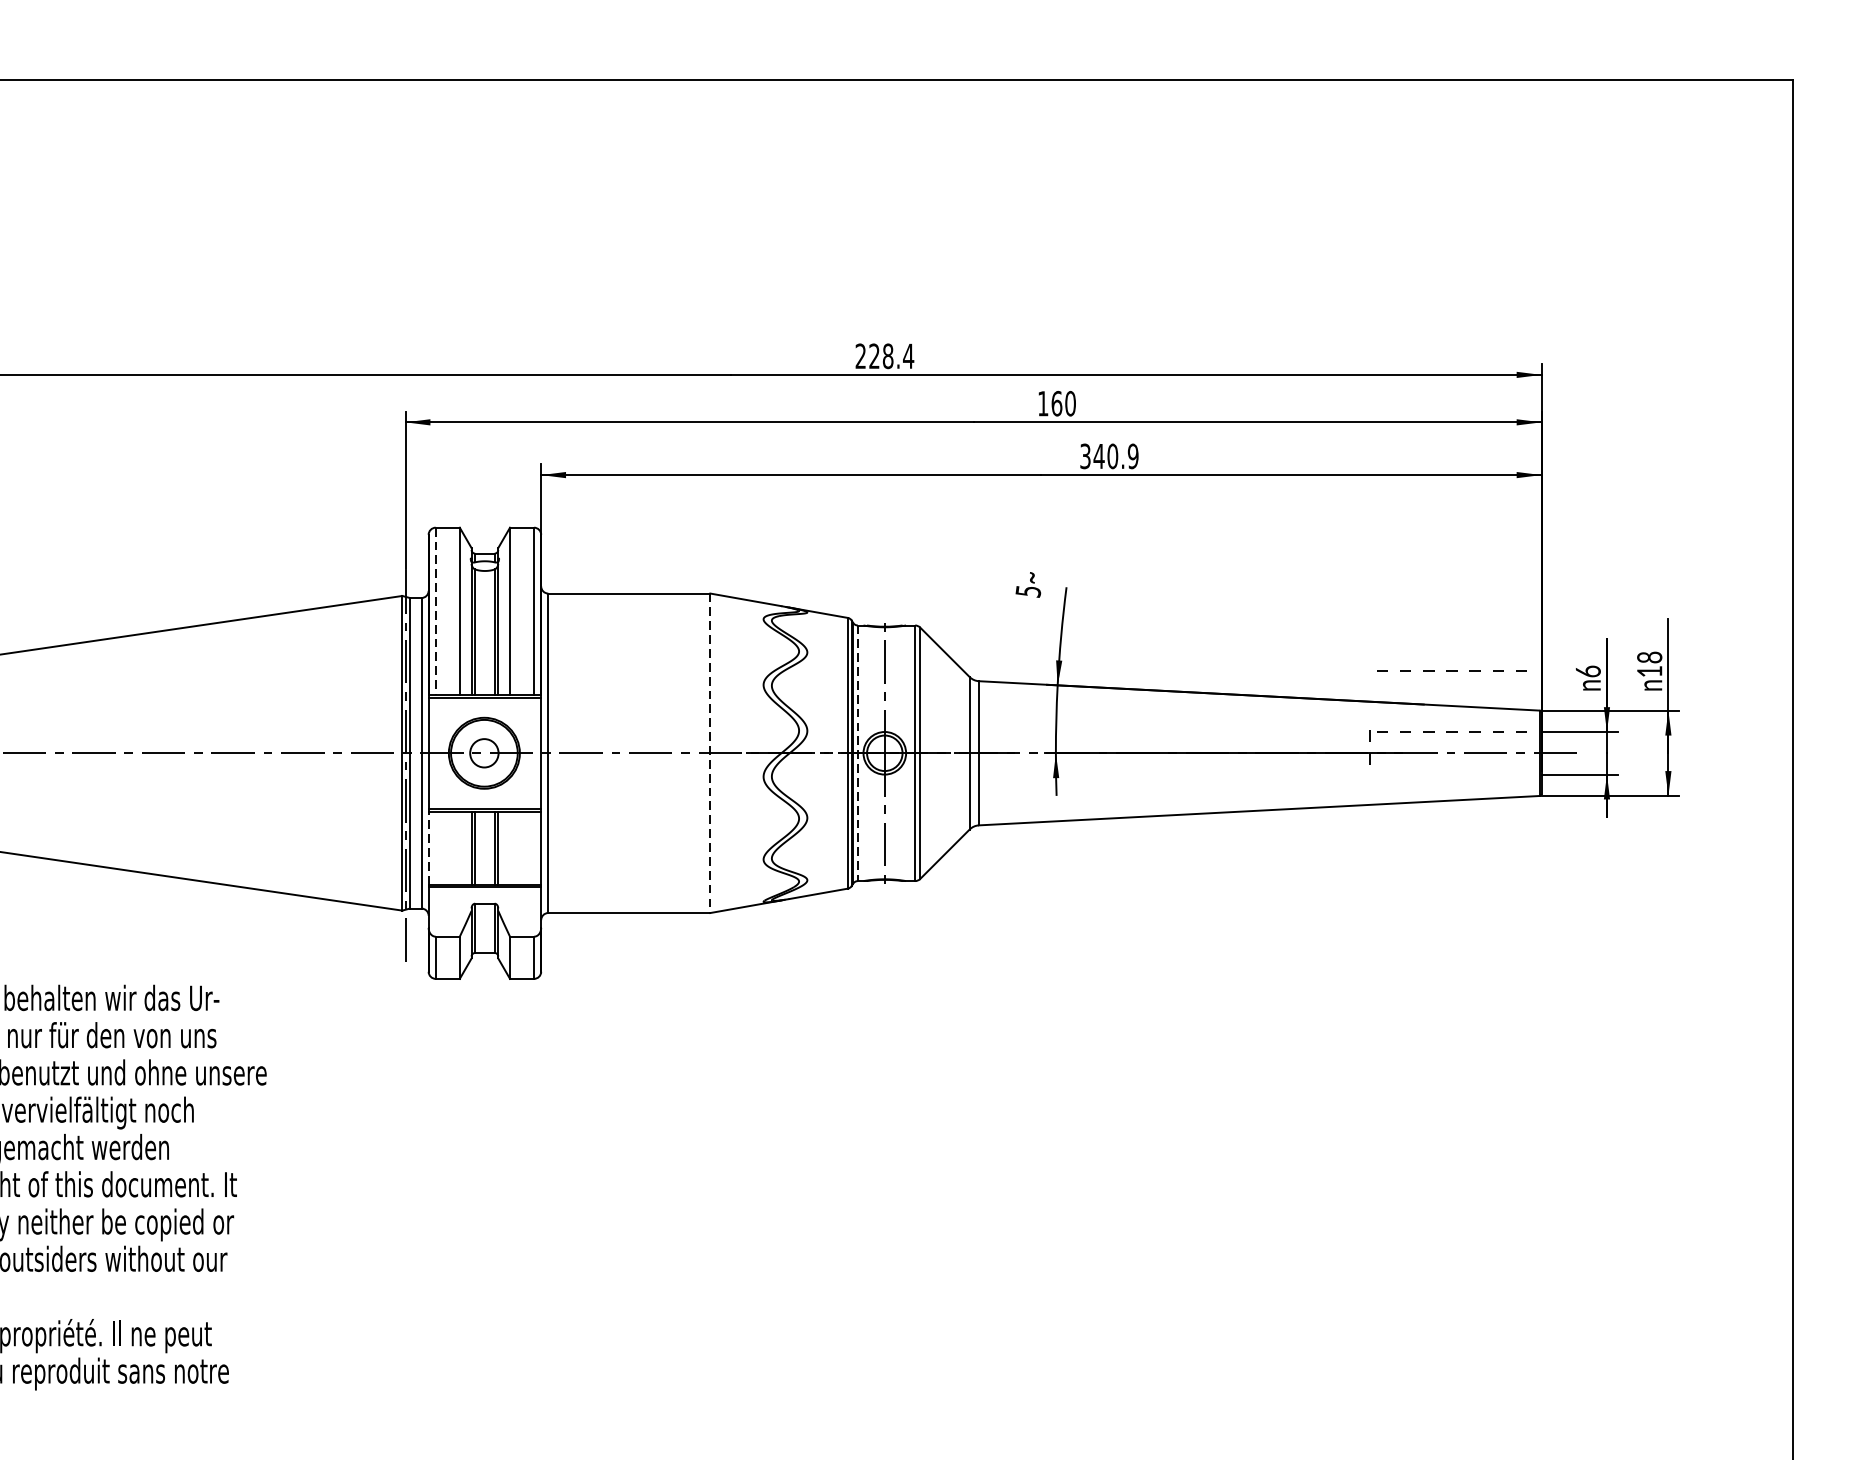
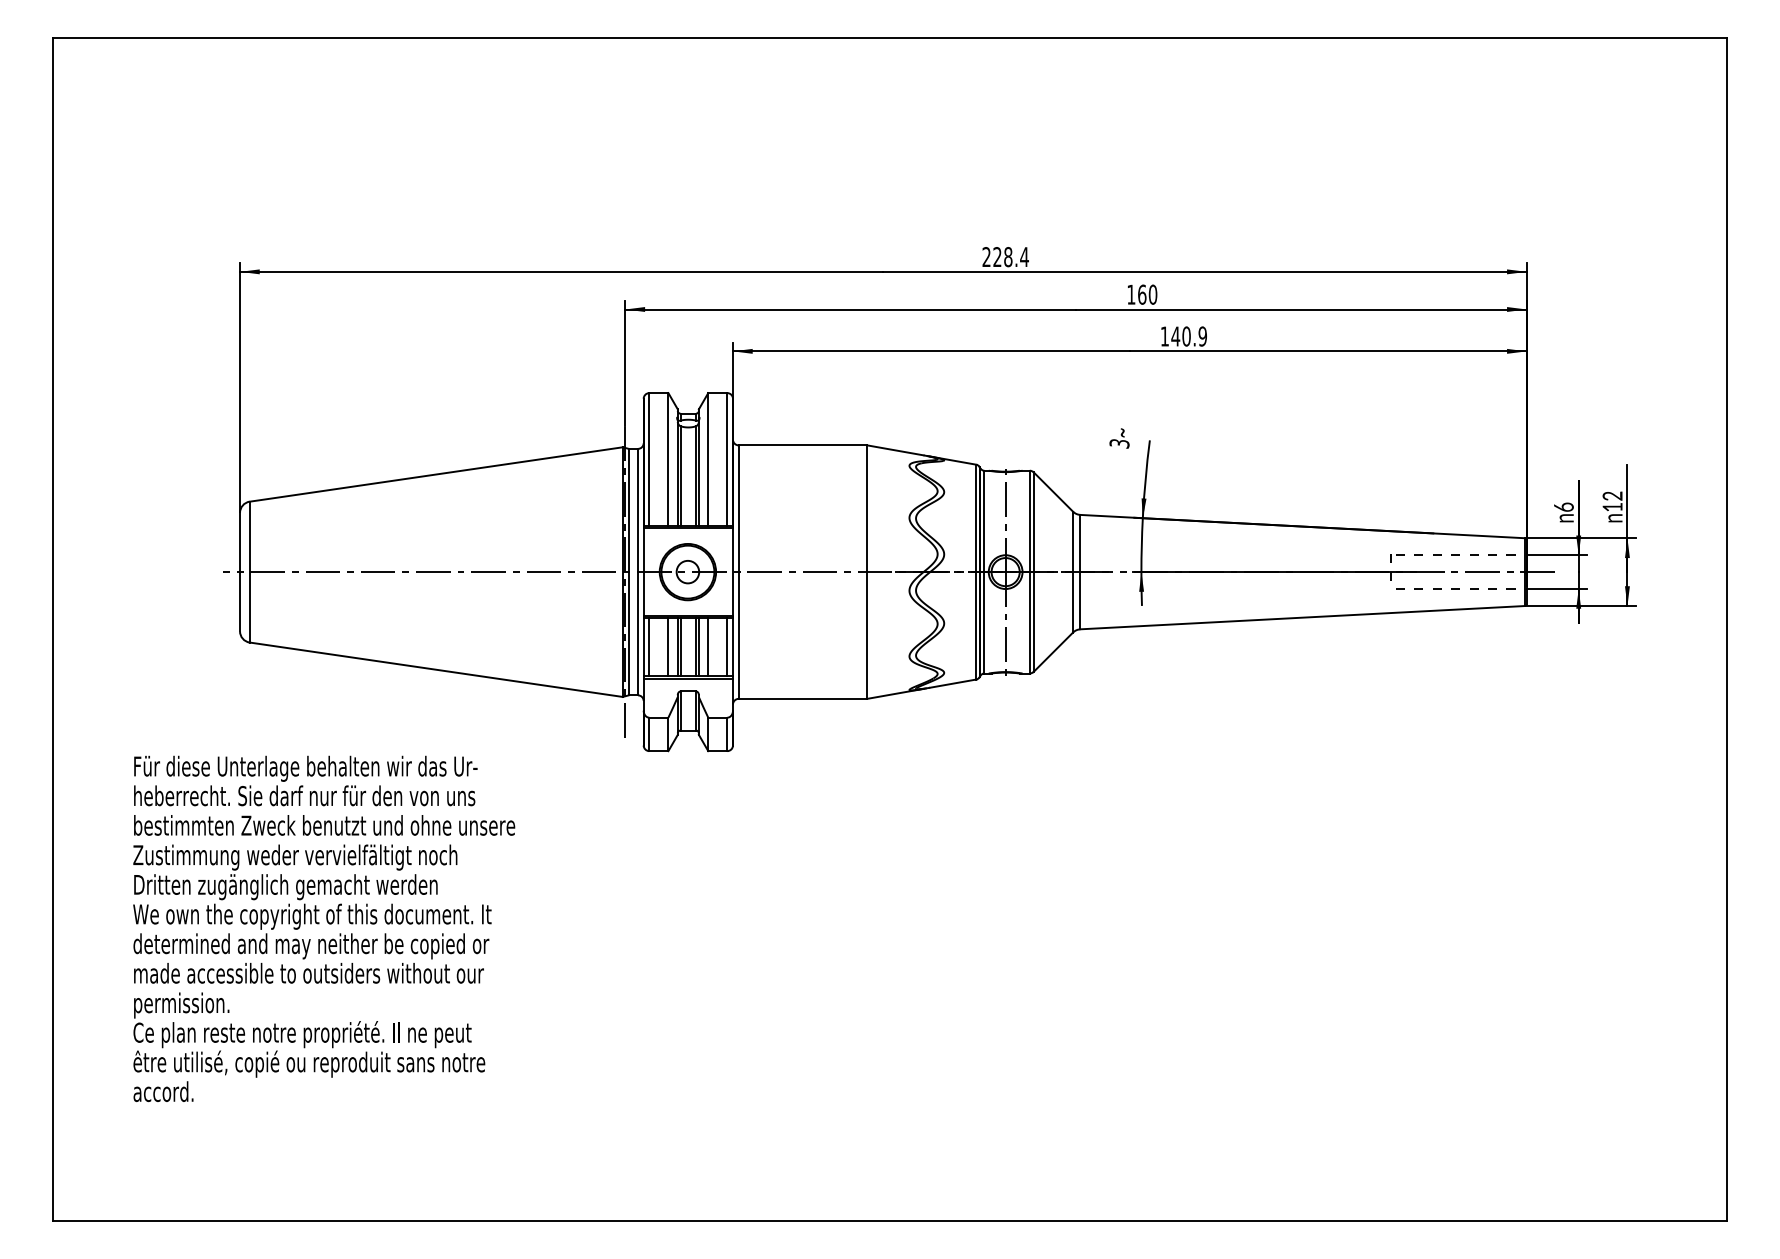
text: (1084, 456) -> (1164, 336), 340.9 -> 140.9
text: (1028, 591) -> (1119, 443), 5 -> 3
line: (435, 612) -> (649, 460), dashed -> solid
text: (1650, 656) -> (1613, 495), 18 -> 12
line: (1451, 670) -> (1455, 588), moved
line: (710, 753) -> (867, 572), dashed -> solid
line: (858, 753) -> (984, 572), dashed -> solid
line: (428, 847) -> (643, 646), dashed -> solid
line: (435, 848) -> (649, 647), added
line: (459, 848) -> (668, 647), added
line: (510, 848) -> (708, 647), added
line: (534, 848) -> (727, 647), added

